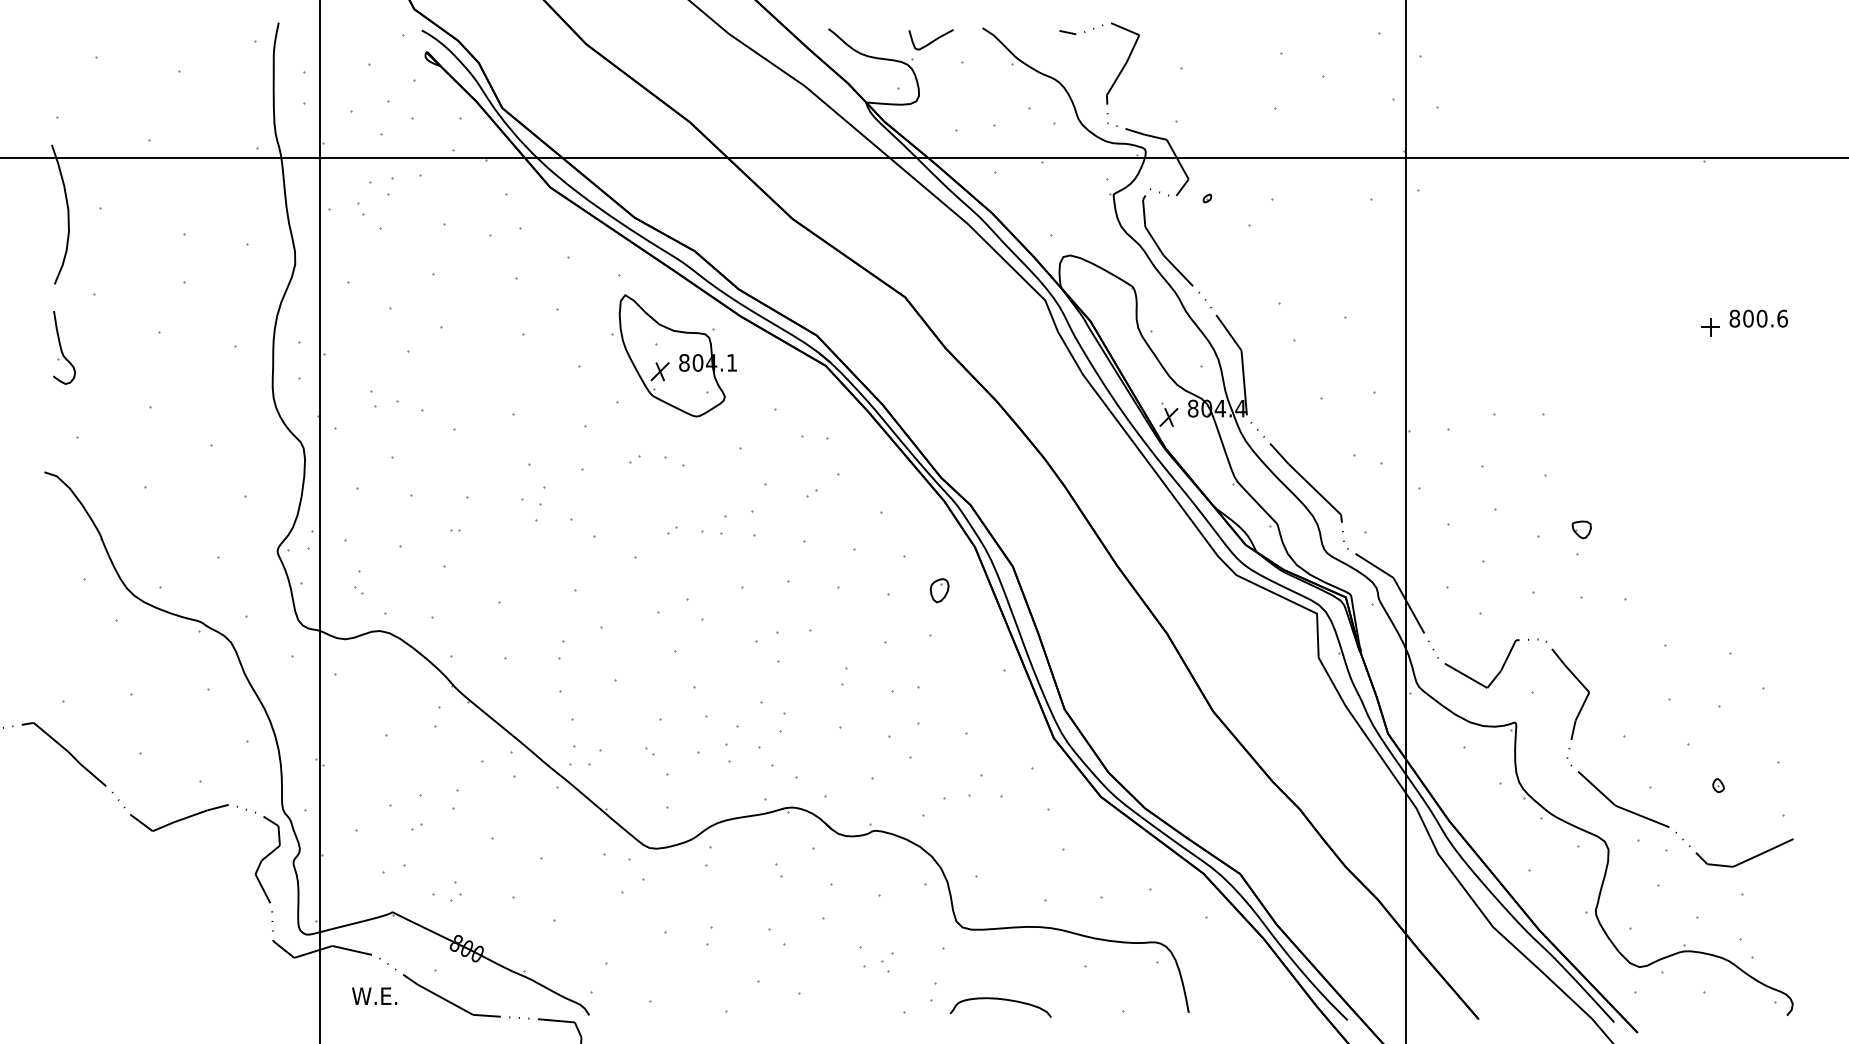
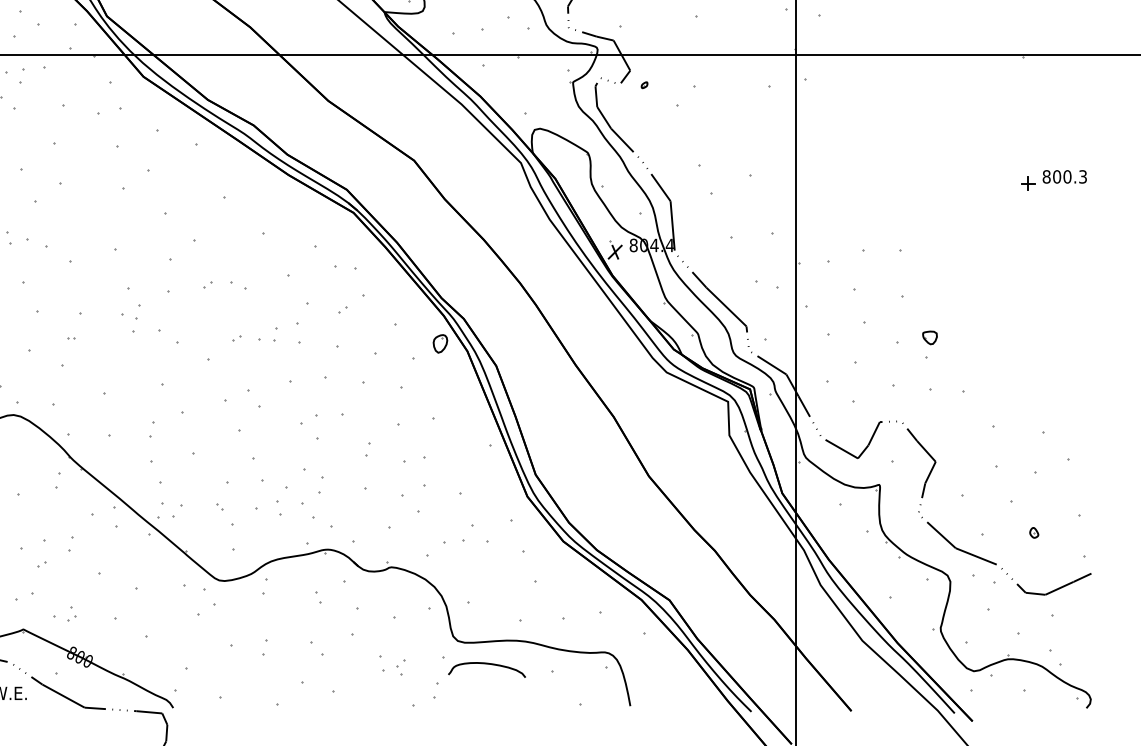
text: (1782, 318) -> (1083, 176), 800.6 -> 800.3
part: (673, 355) -> (237, 204), removed
part: (939, 590) -> (440, 343), moved
curve: (1001, 1000) -> (487, 664), moved

